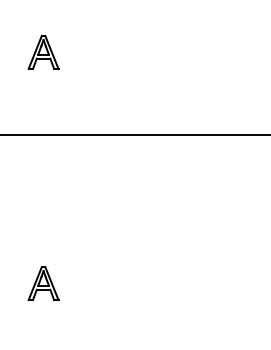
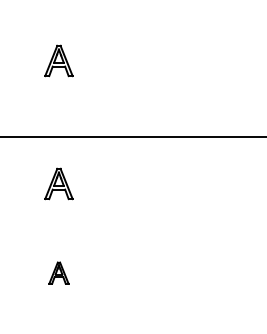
part: (43, 186) -> (58, 183), added
part: (43, 284) -> (58, 273), size x0.7

